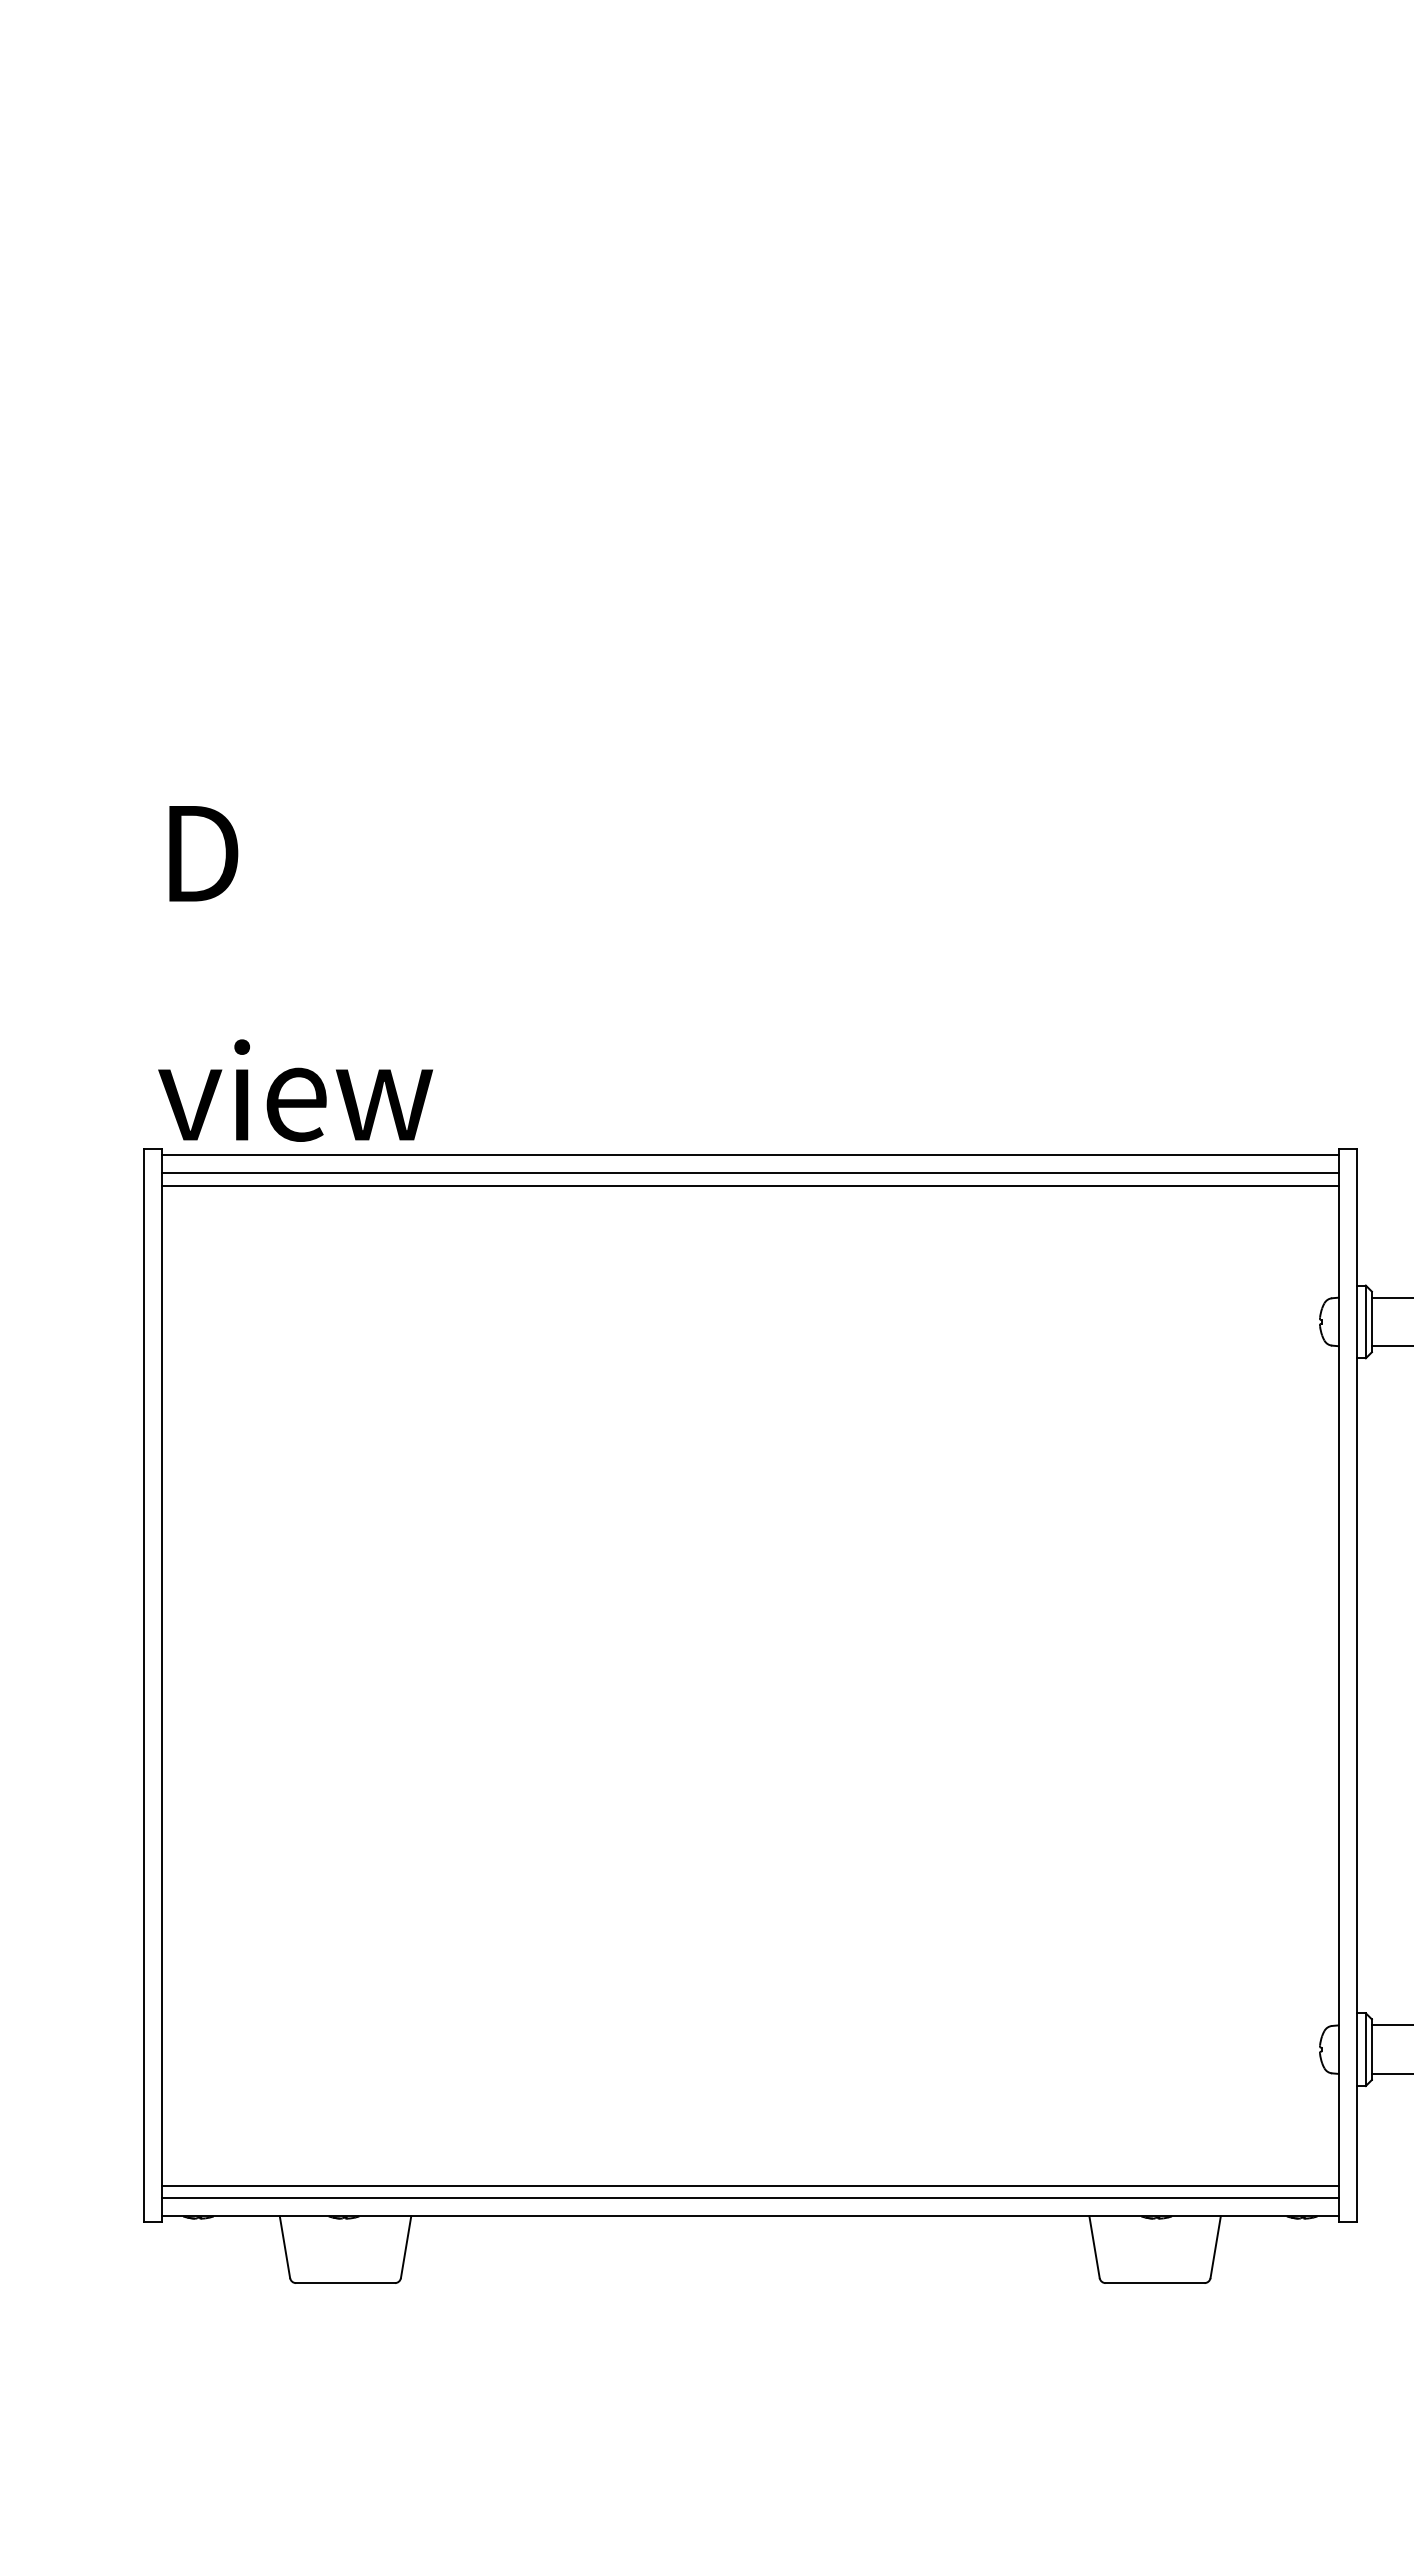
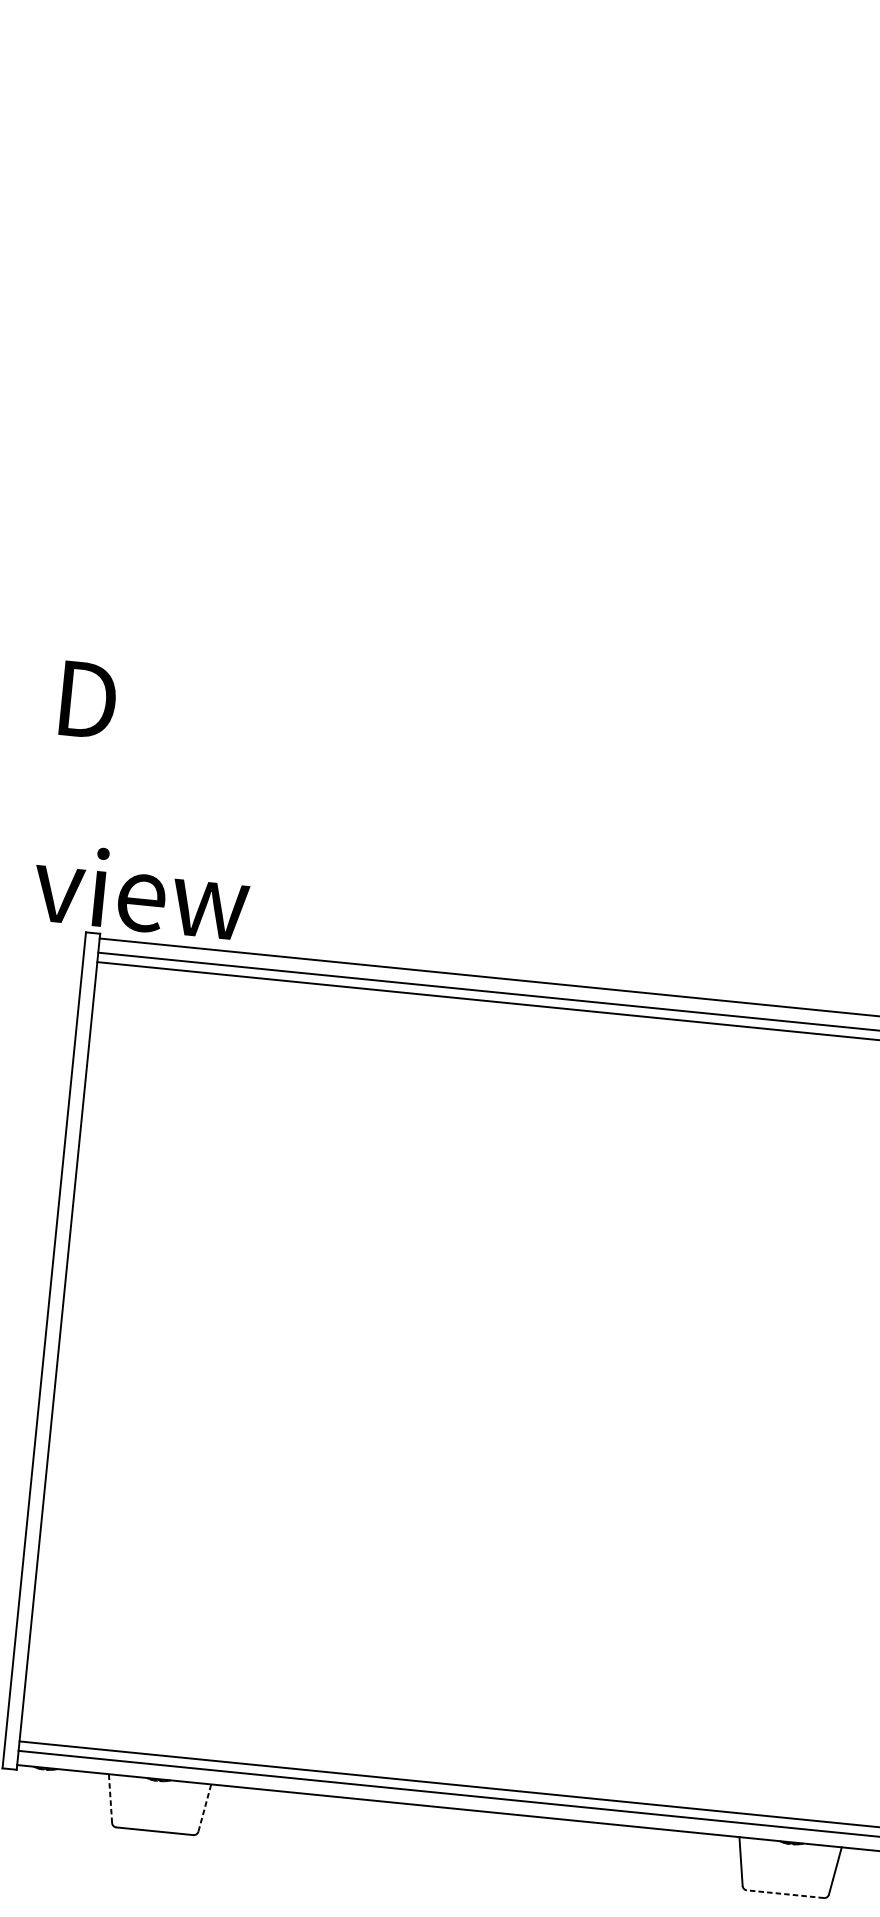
text: (295, 973) -> (150, 800), moved
line: (284, 2246) -> (110, 1797), solid -> dashed
line: (406, 2246) -> (205, 1807), solid -> dashed
line: (1154, 2283) -> (784, 1894), solid -> dashed

